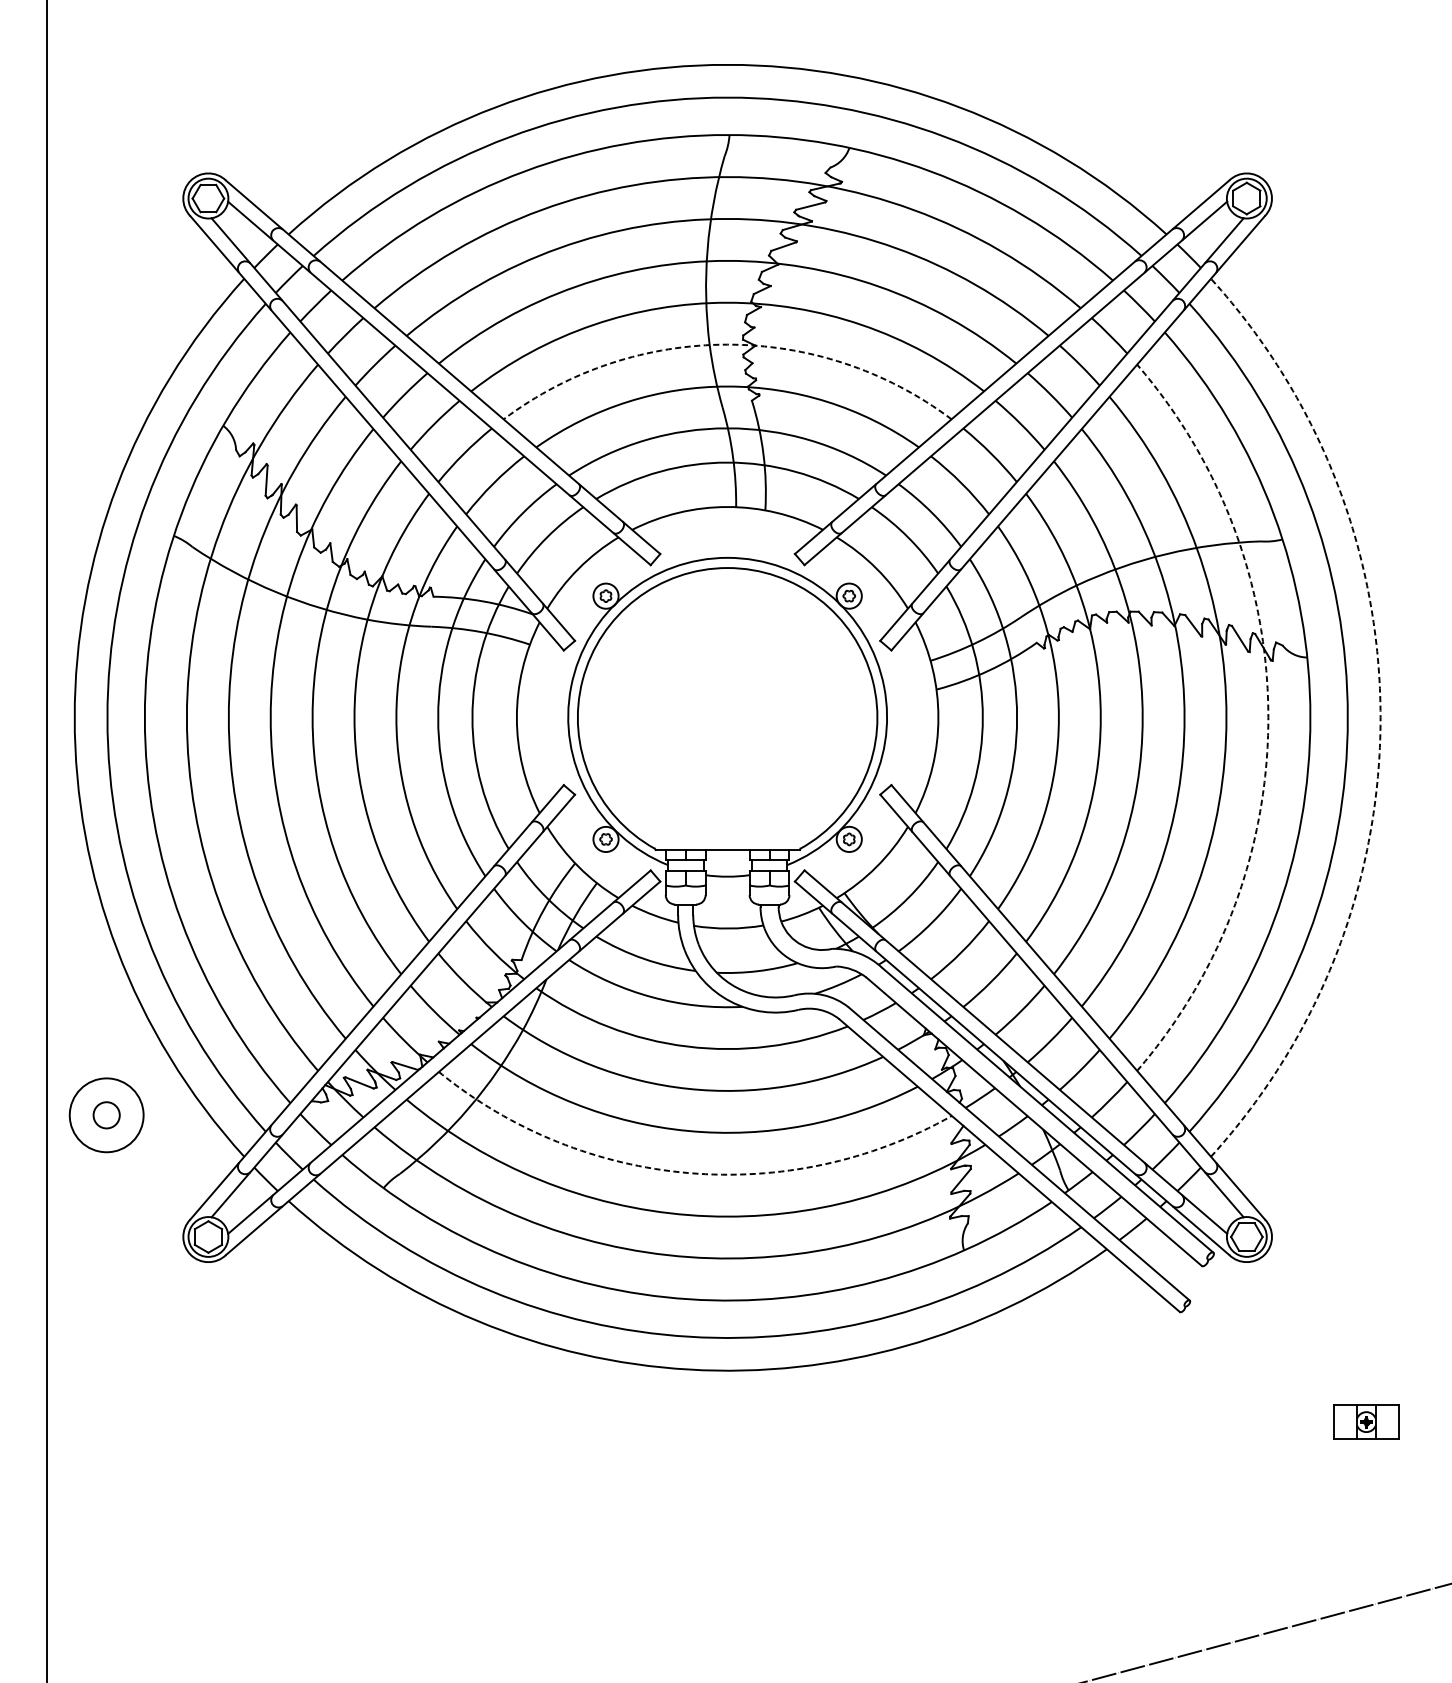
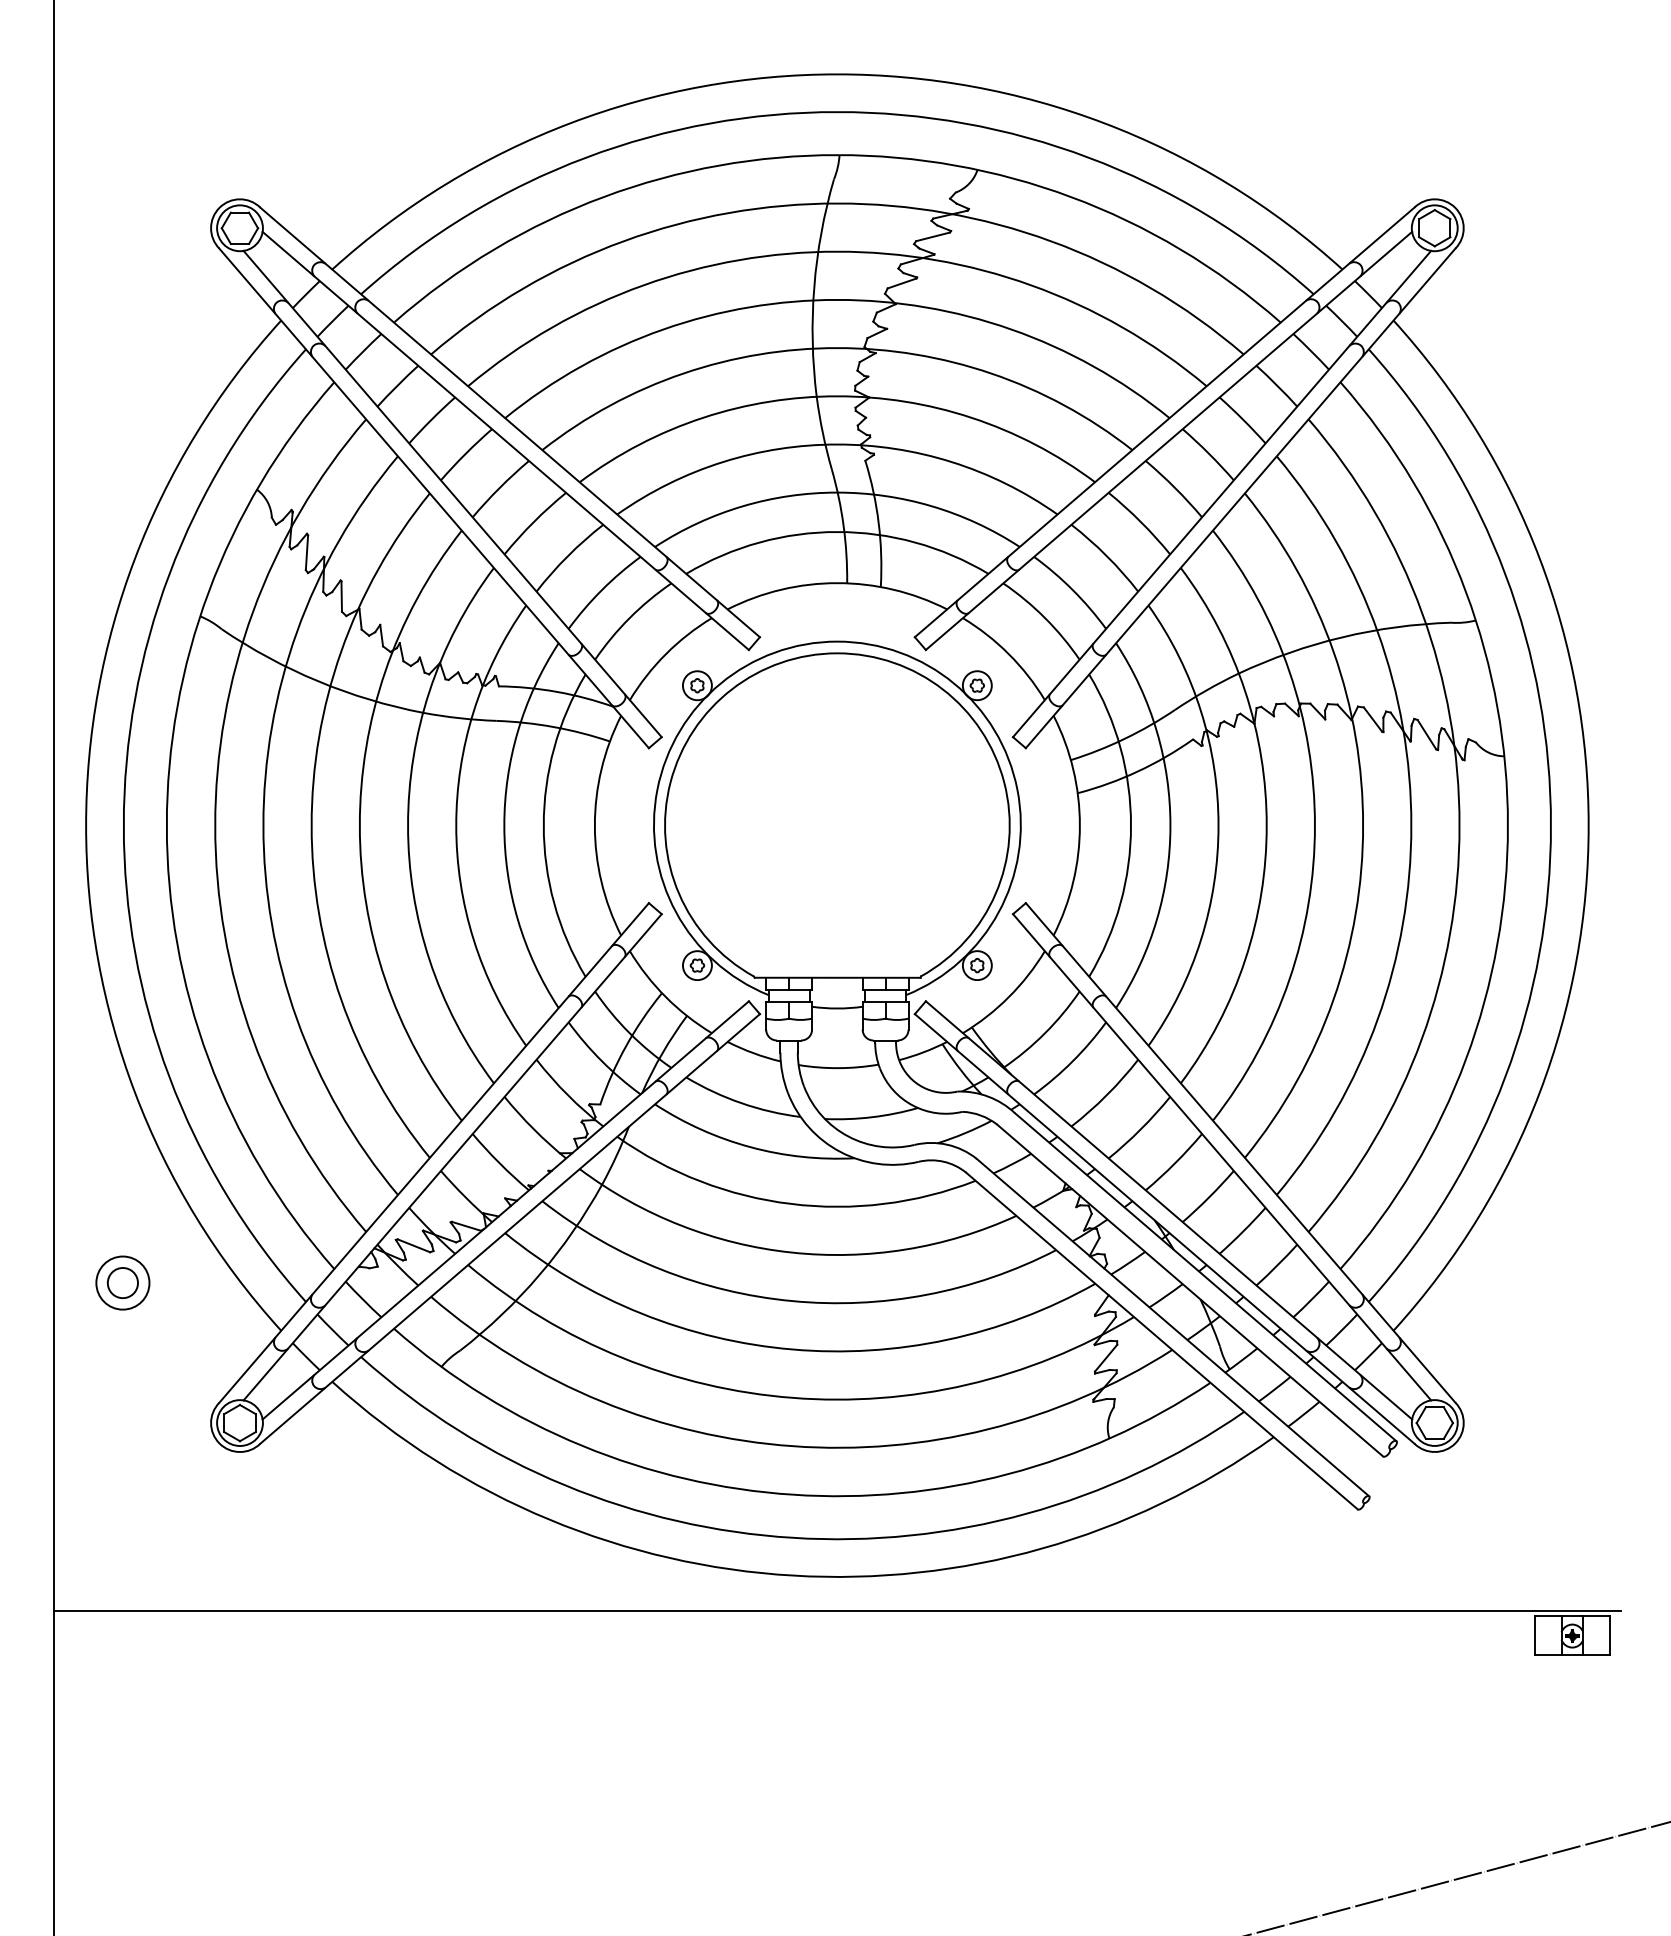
arc: (727, 344) -> (837, 396), dashed -> solid
arc: (1268, 717) -> (1459, 825), dashed -> solid
arc: (1380, 717) -> (1588, 825), dashed -> solid
circle: (106, 1114) -> (122, 1282), size x0.62
arc: (688, 1173) -> (792, 1349), dashed -> solid
line: (727, 1399) -> (837, 1610), added

